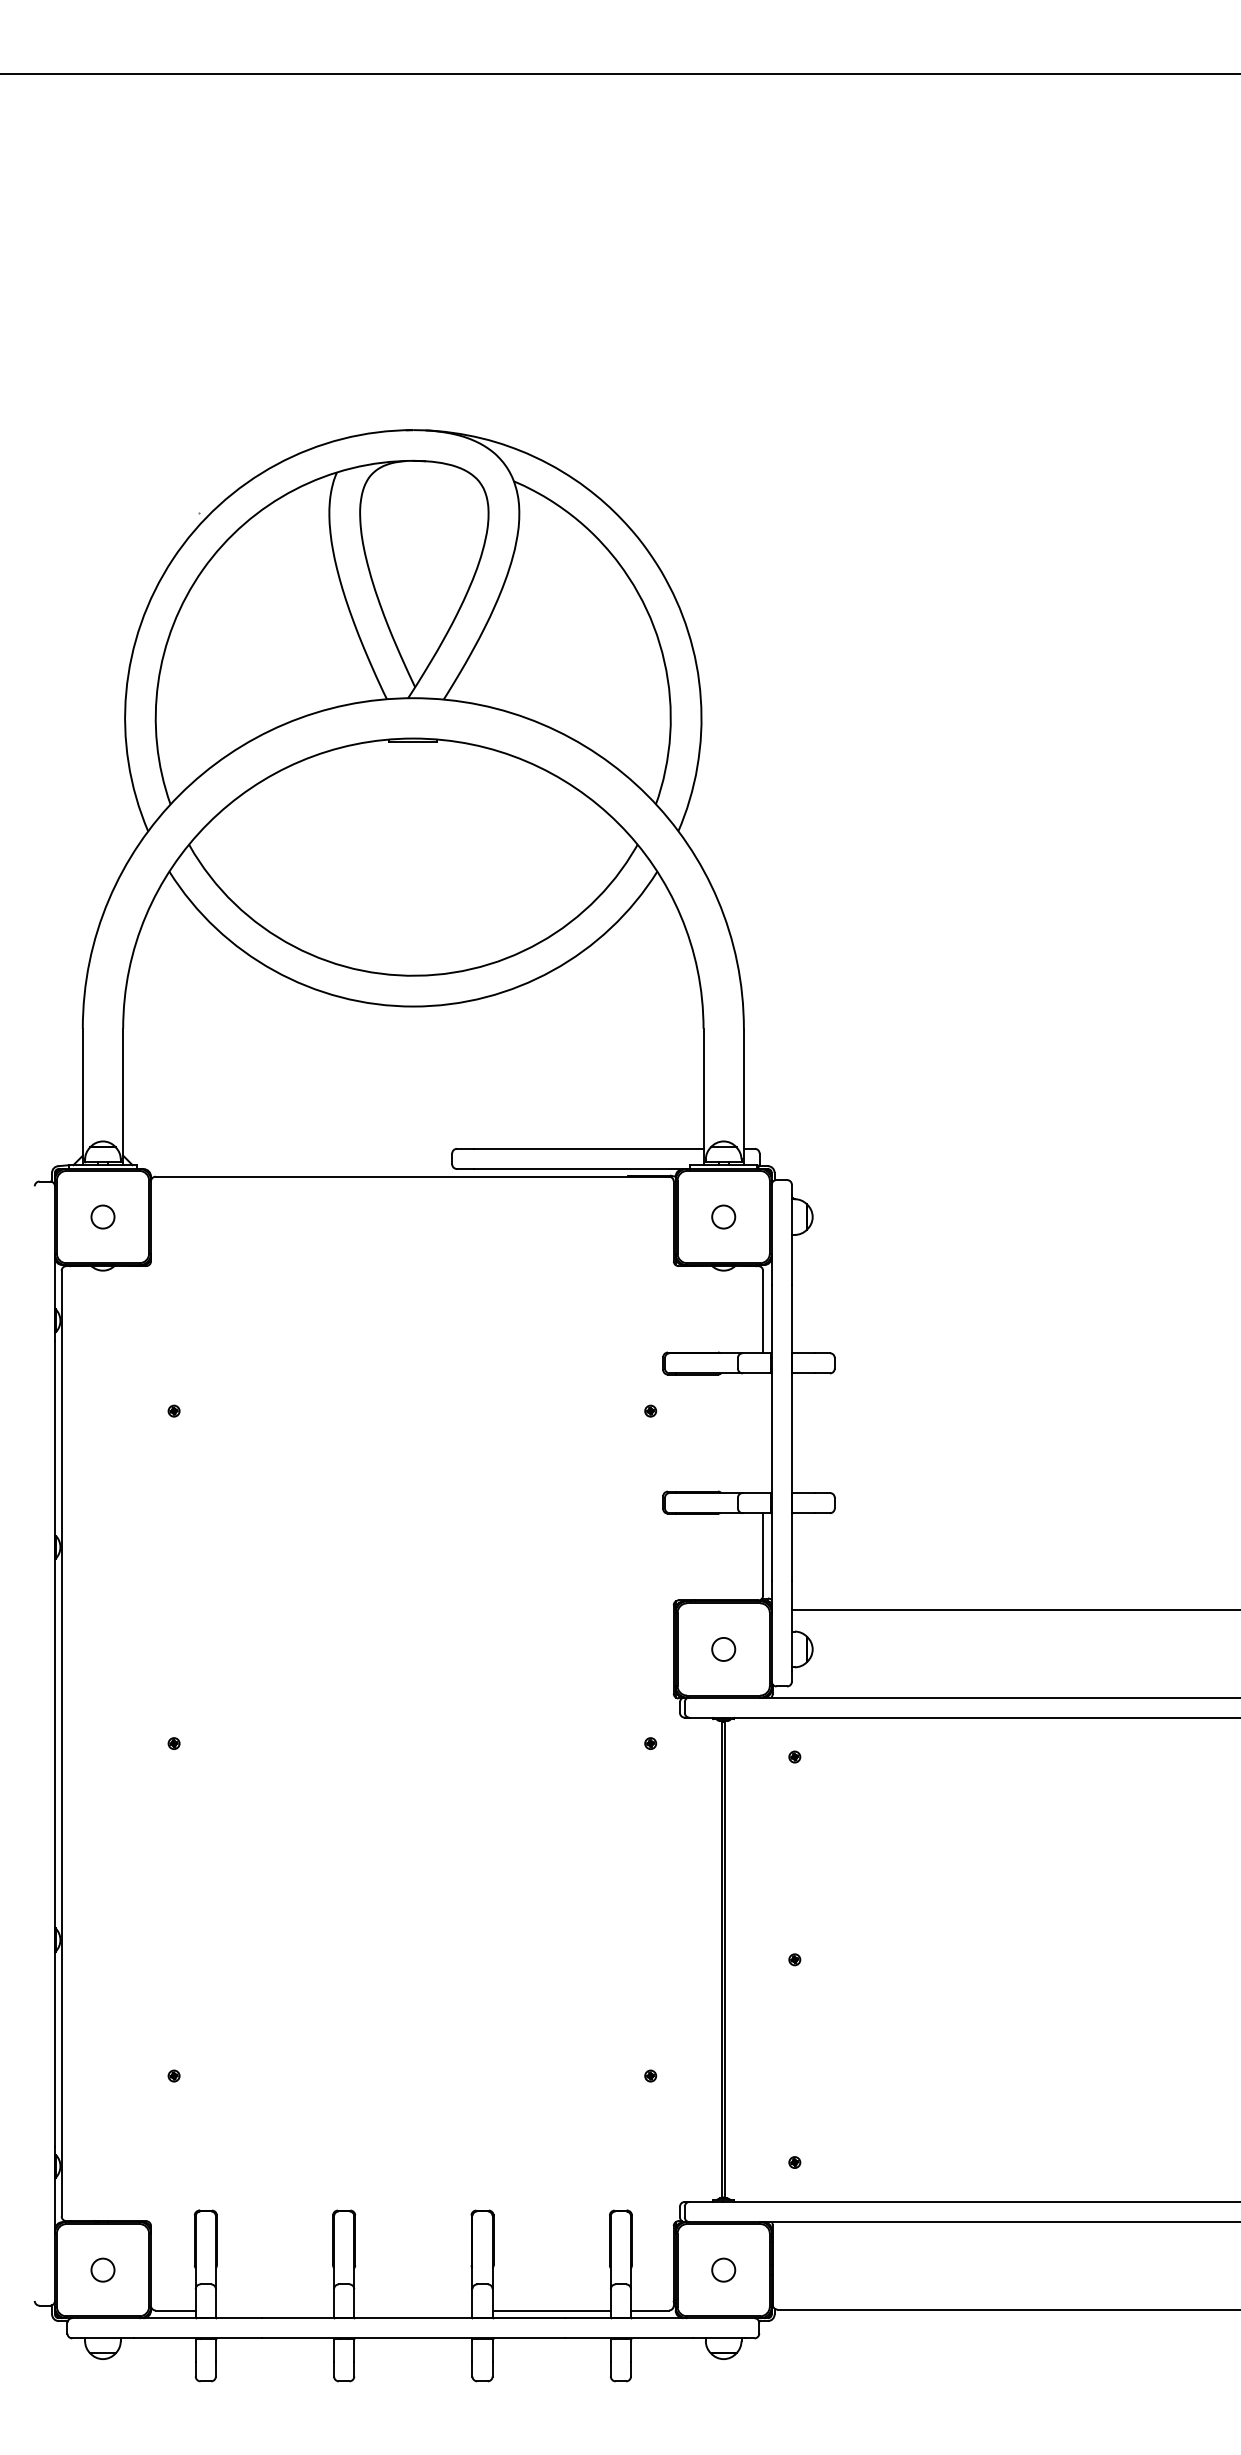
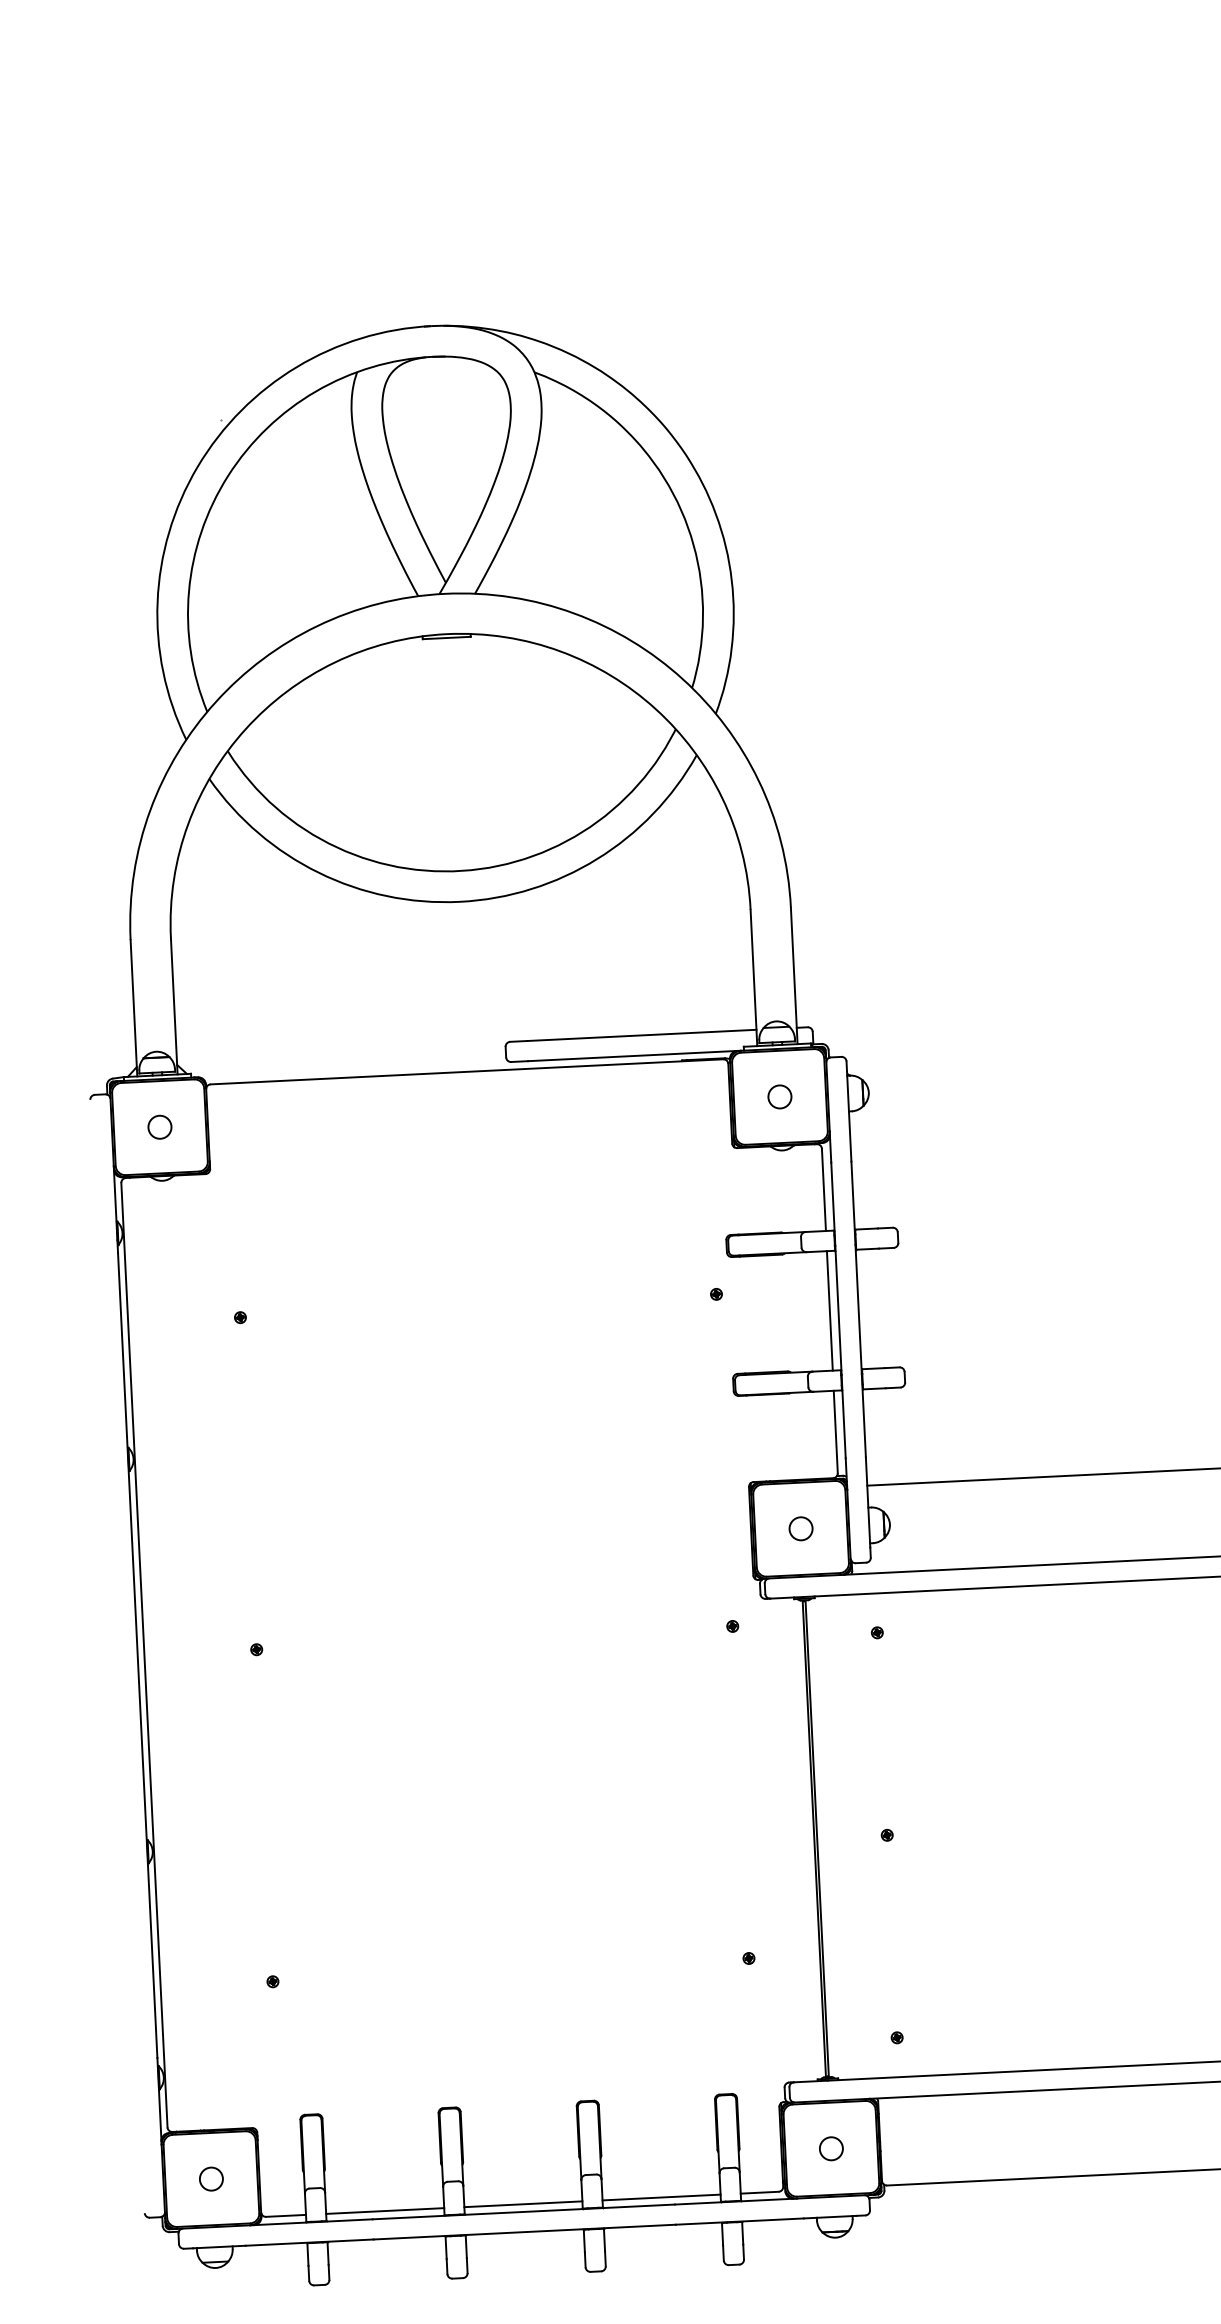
line: (763, 1433) -> (830, 1311), added
line: (274, 2310) -> (384, 2211), added
line: (413, 2310) -> (523, 2204), added

